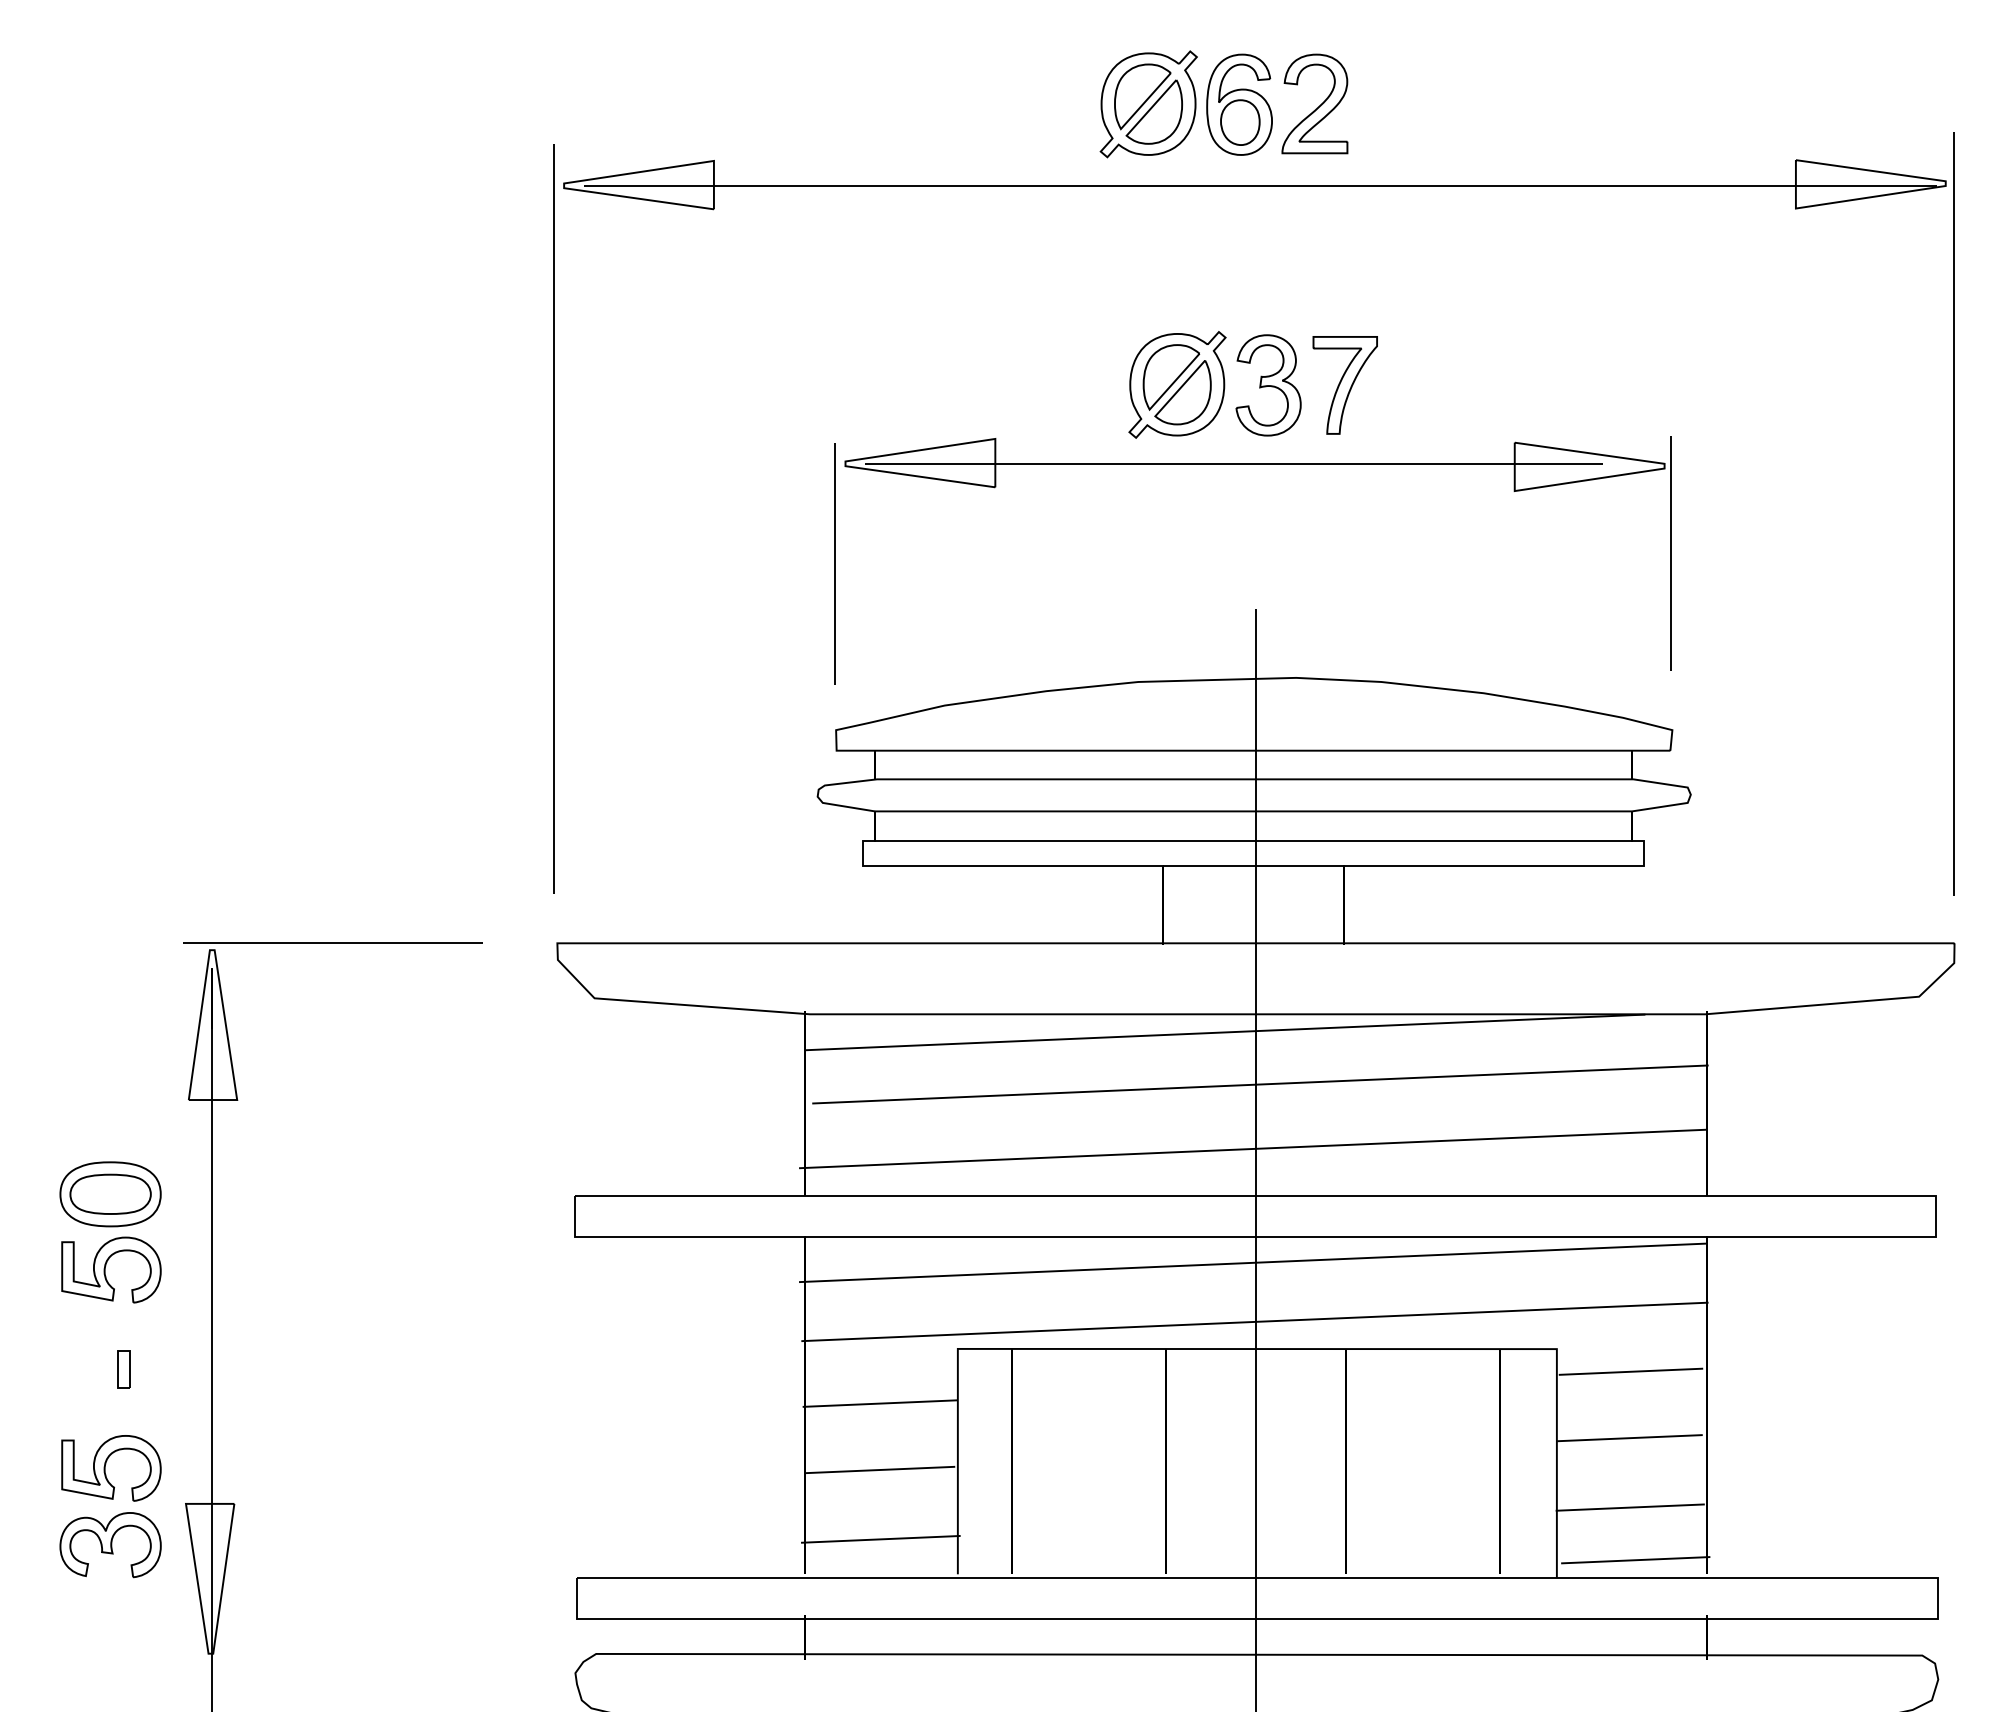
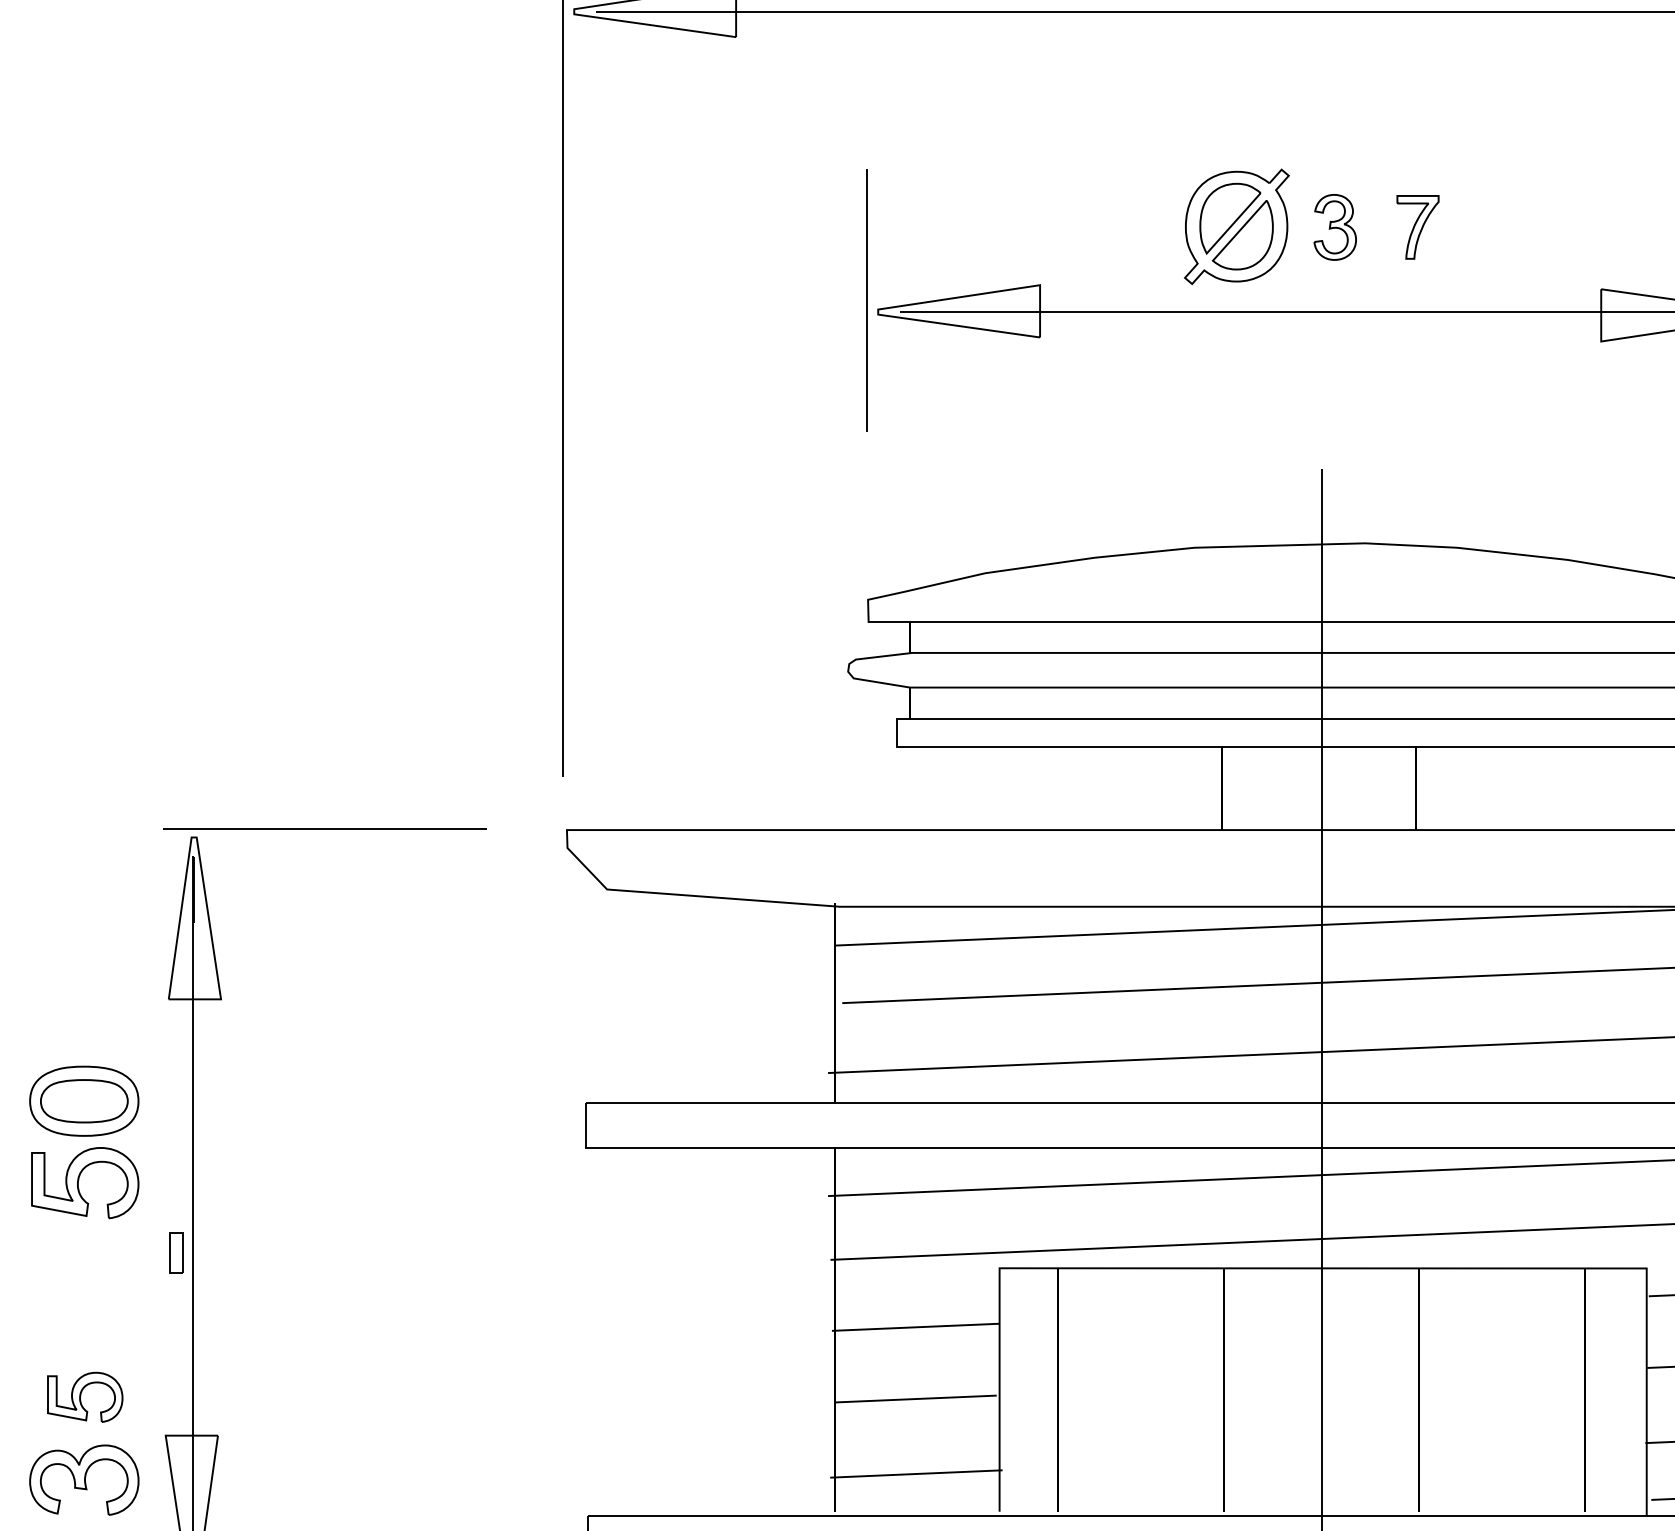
part: (1268, 385) -> (1335, 227), size x0.6
part: (1344, 385) -> (1417, 227), size x0.6
line: (834, 563) -> (866, 299), moved
part: (123, 1369) -> (176, 1252), moved
part: (111, 1468) -> (85, 1397), size x0.7

